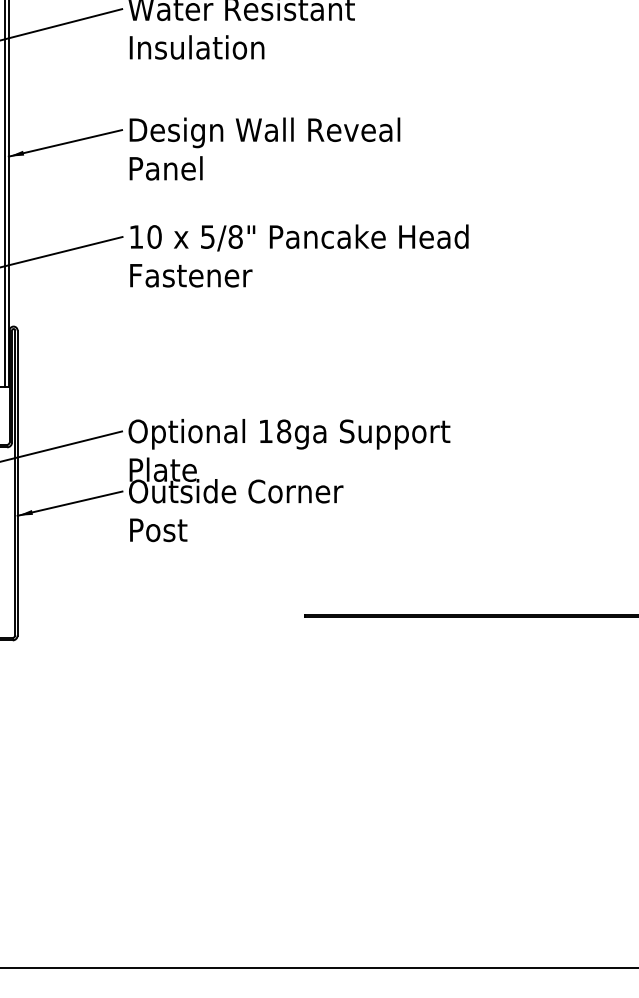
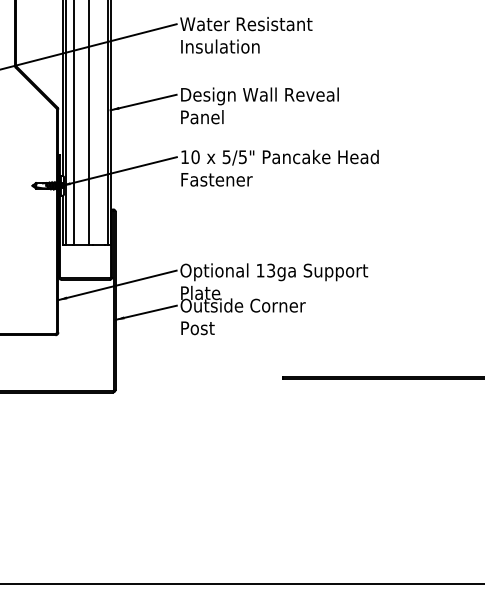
text: (234, 237) -> (242, 157), 5/8" -> 5/5"
text: (284, 431) -> (271, 270), 18ga -> 13ga

